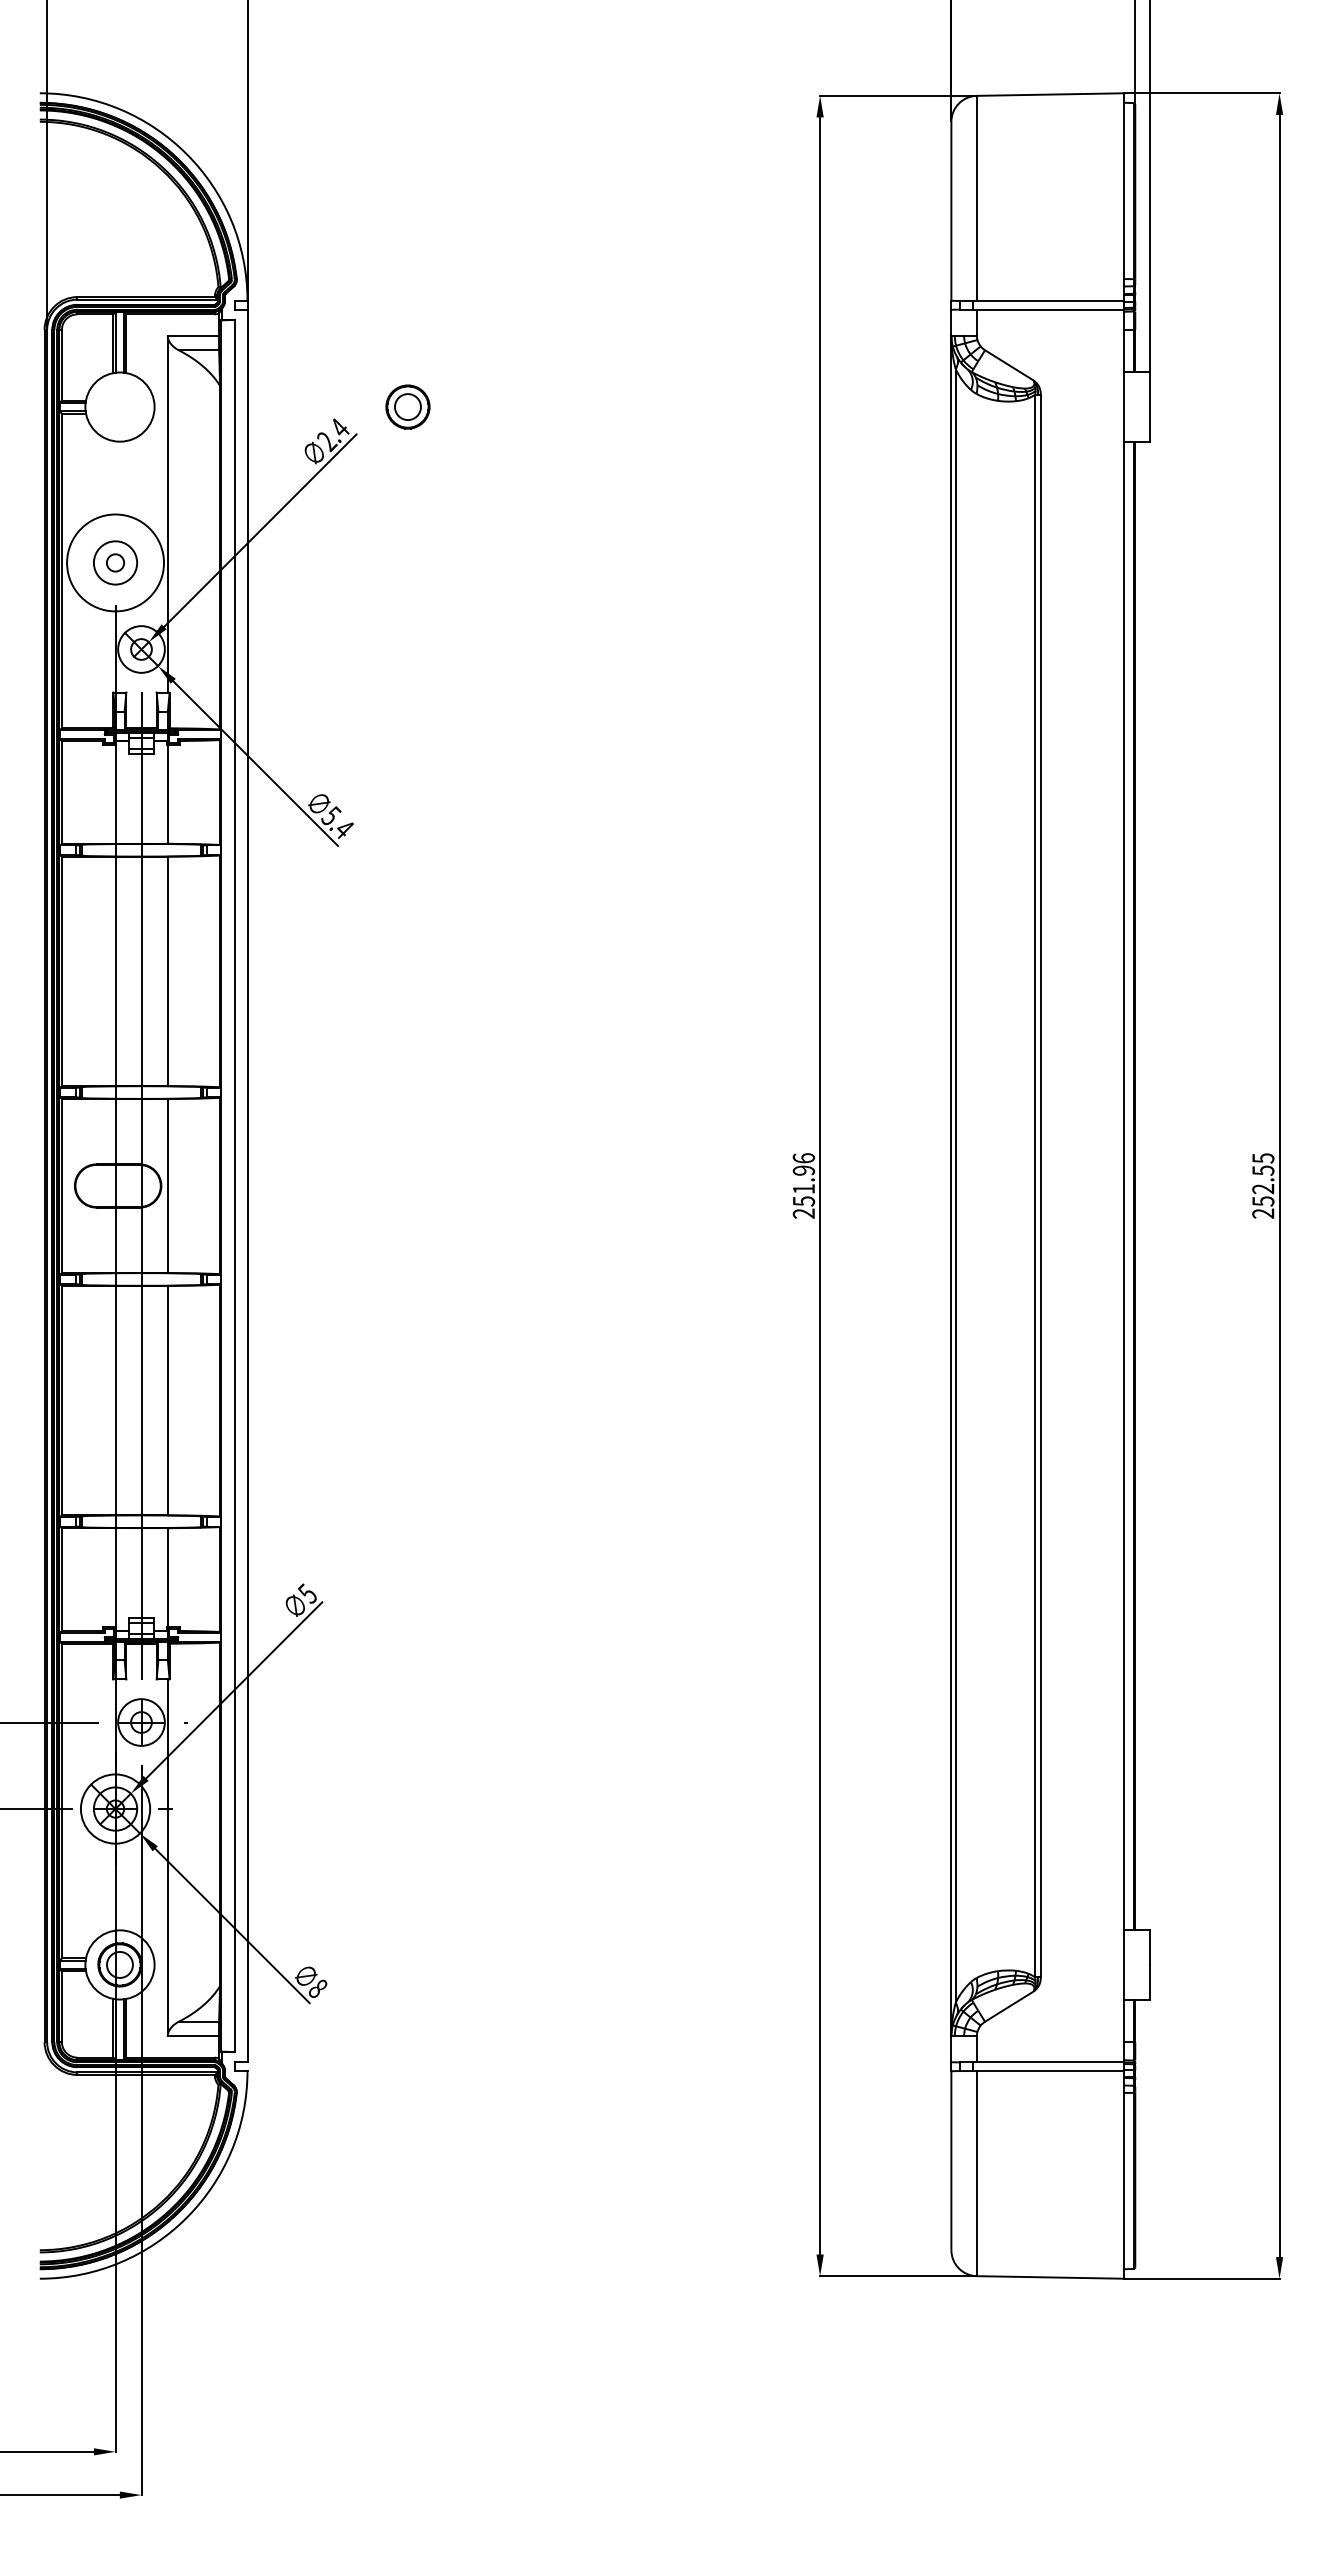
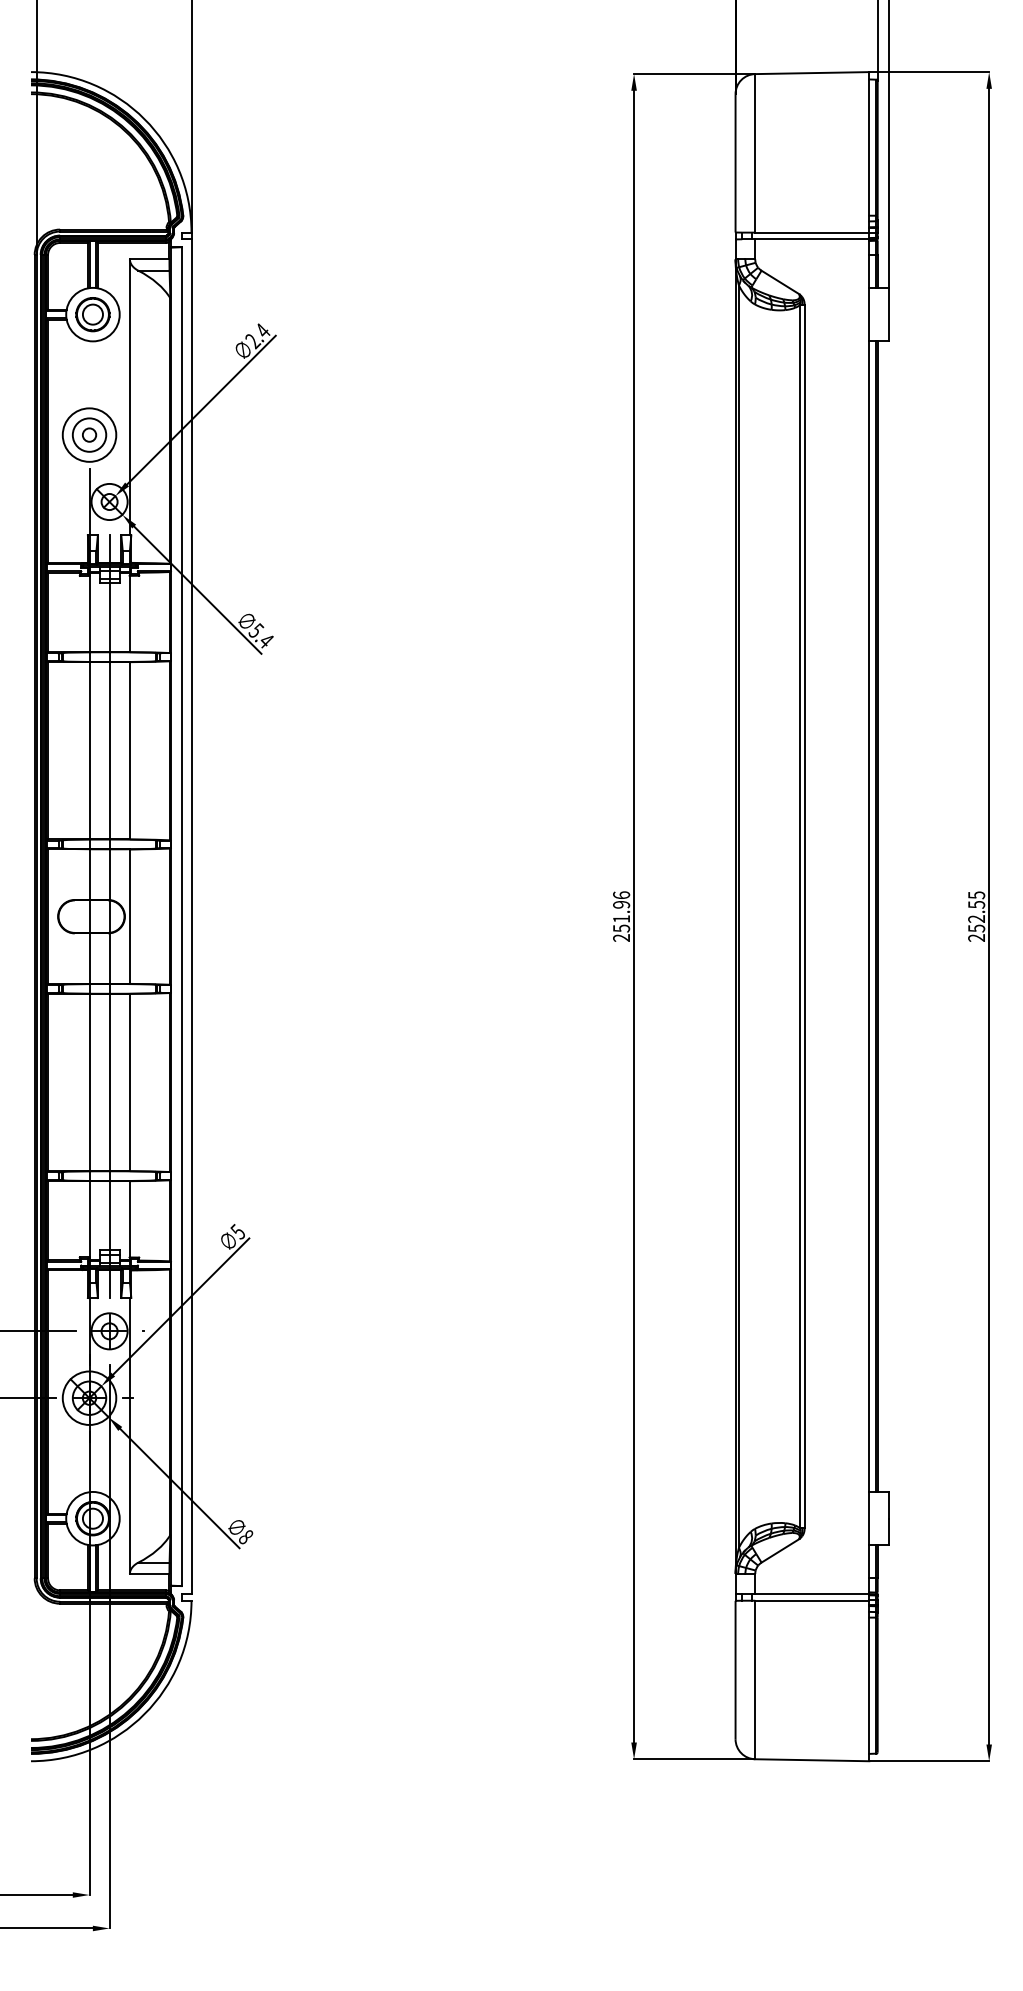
part: (407, 406) -> (92, 314), moved
circle: (115, 562) -> (89, 434), size x0.71

